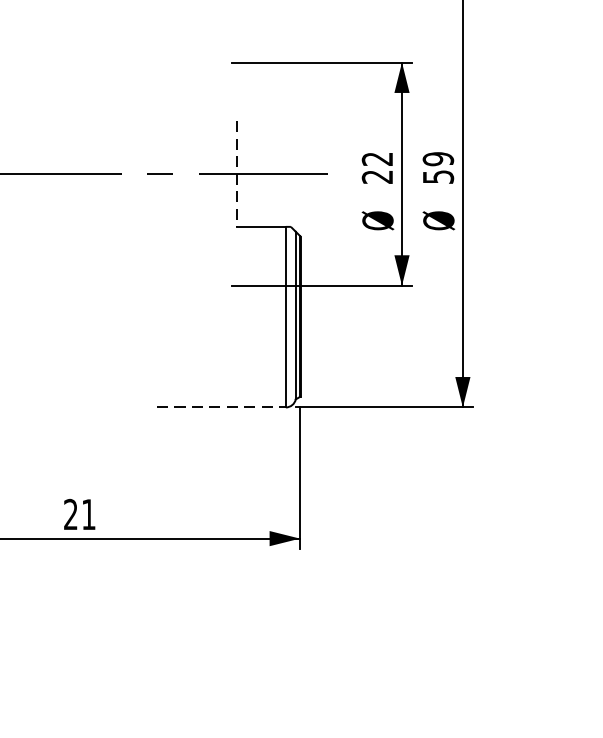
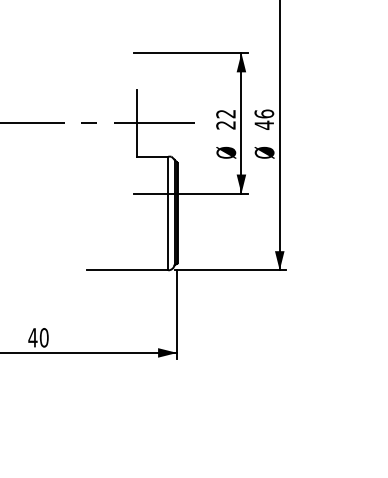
text: (438, 167) -> (264, 119), 59 -> 46
line: (236, 174) -> (137, 123), dashed -> solid
line: (221, 407) -> (127, 270), dashed -> solid
text: (79, 514) -> (38, 337), 21 -> 40

